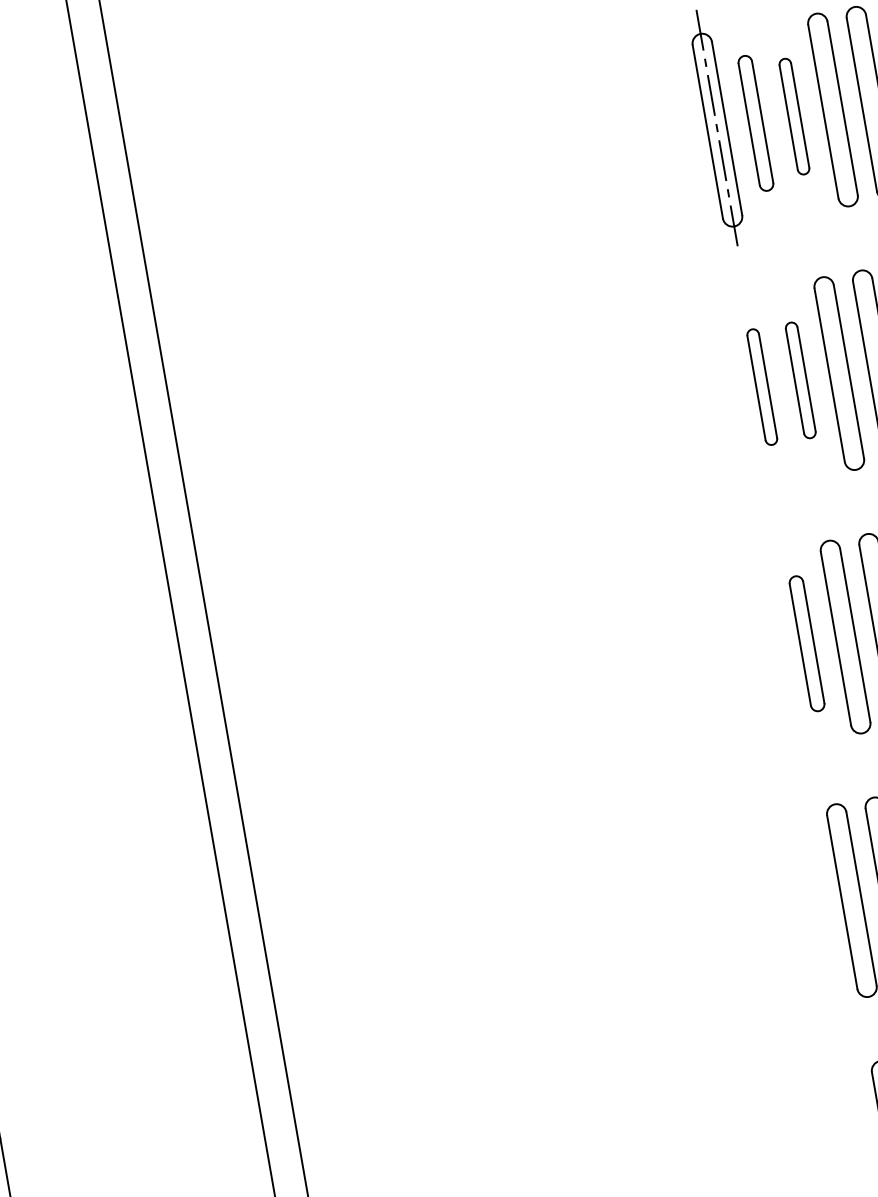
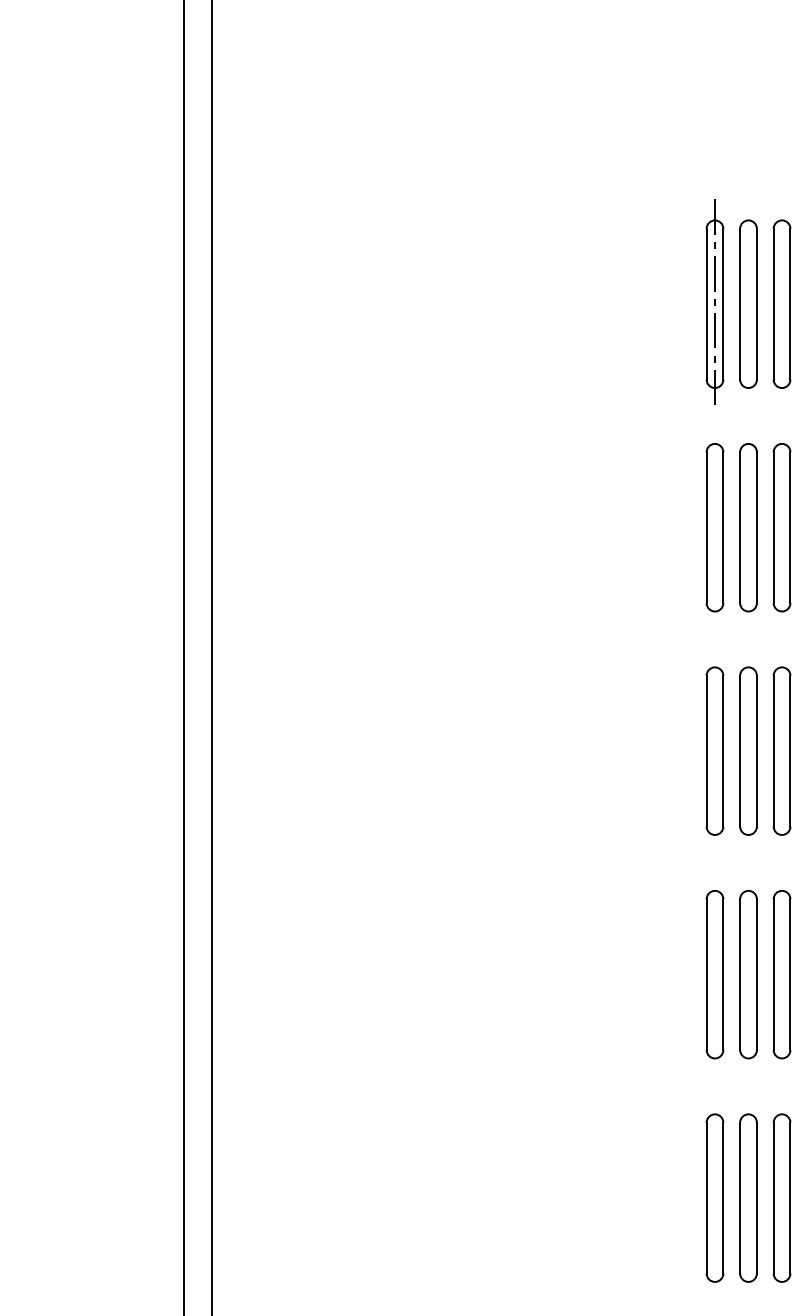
part: (793, 116) -> (781, 303), size x1.67
part: (755, 122) -> (748, 303), size x1.43
part: (800, 380) -> (748, 527), size x1.67
part: (761, 386) -> (714, 527), size x1.67
part: (806, 643) -> (714, 750), size x1.43

